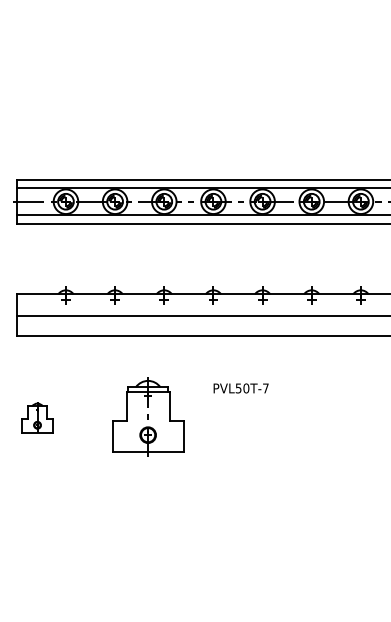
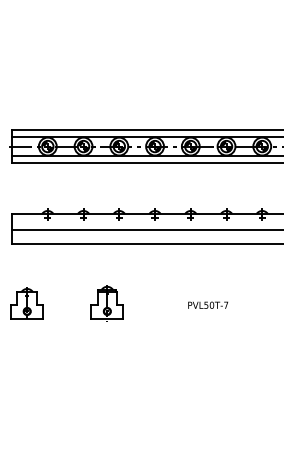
text: (241, 387) -> (208, 304), moved
part: (36, 417) -> (26, 303), size x1.43
part: (146, 417) -> (106, 303), size x0.62

